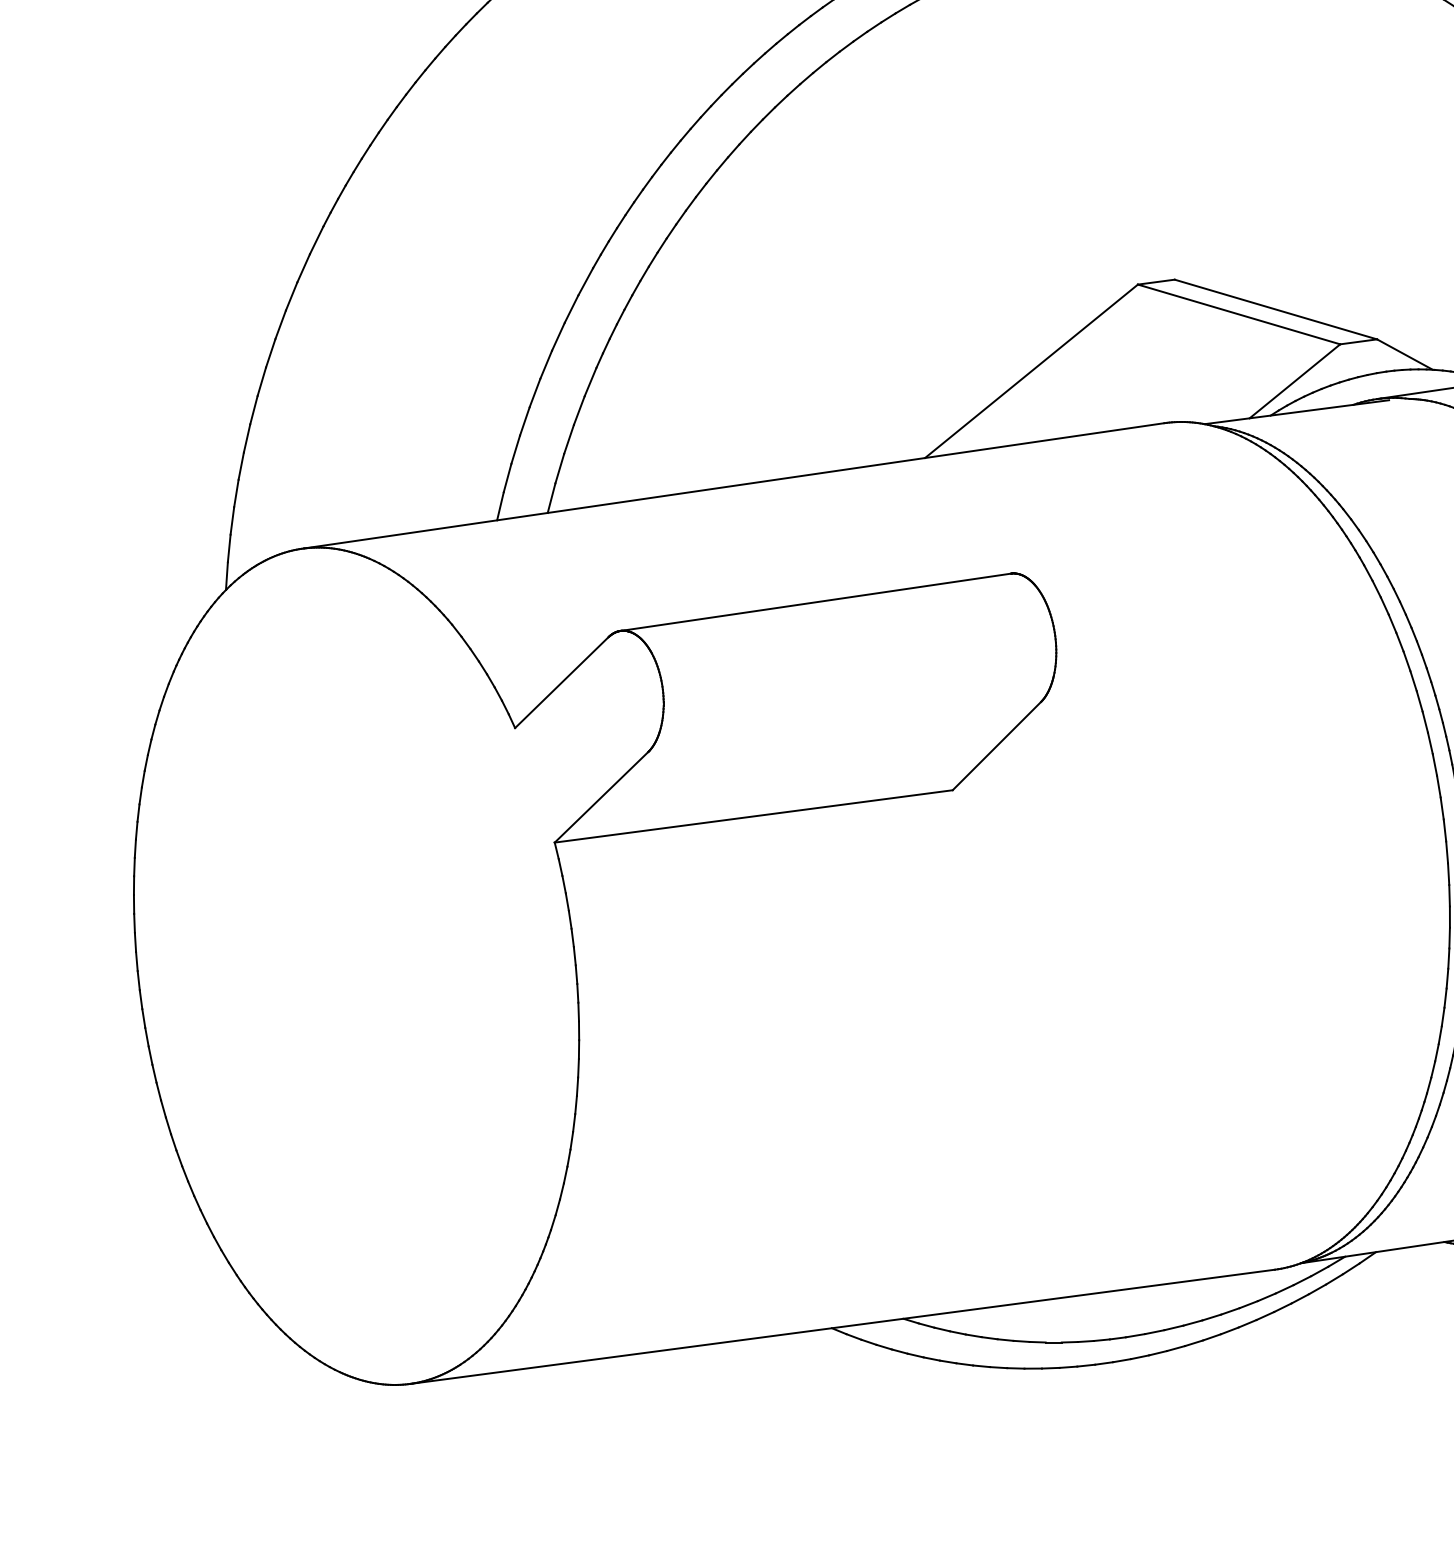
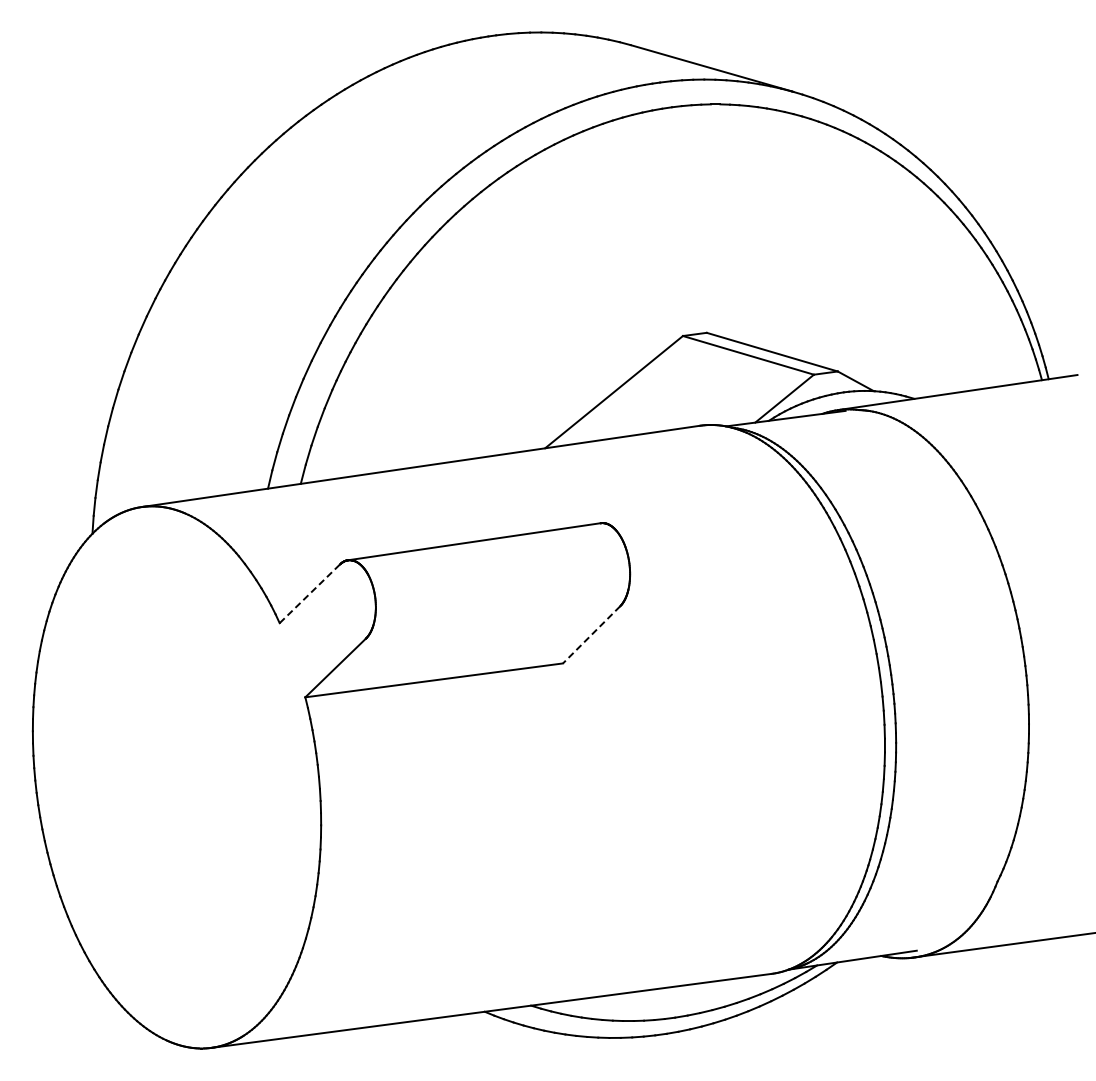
line: (562, 682) -> (310, 593), solid -> dashed
line: (996, 747) -> (591, 635), solid -> dashed

